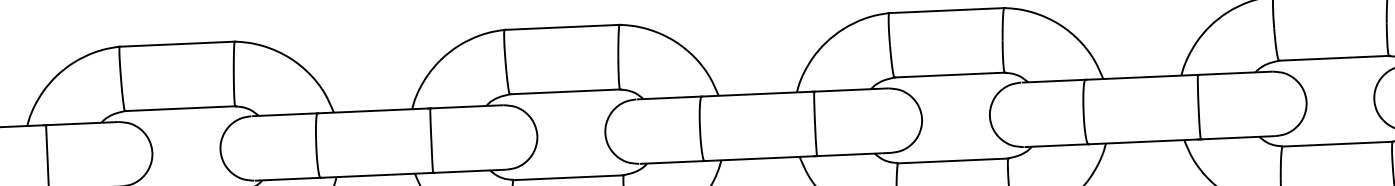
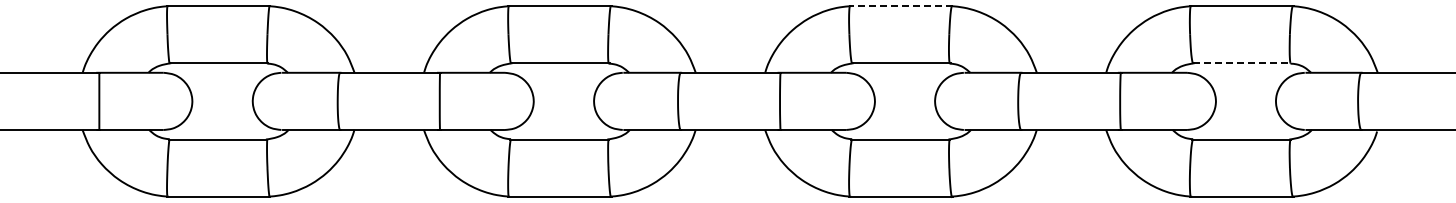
line: (947, 10) -> (901, 6), solid -> dashed
line: (1334, 58) -> (1242, 63), solid -> dashed

